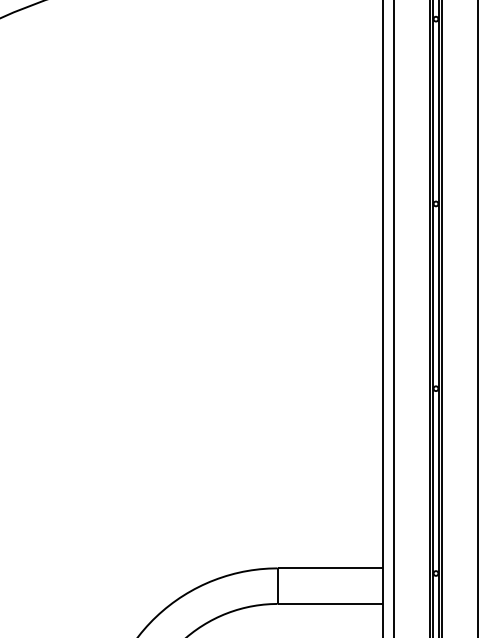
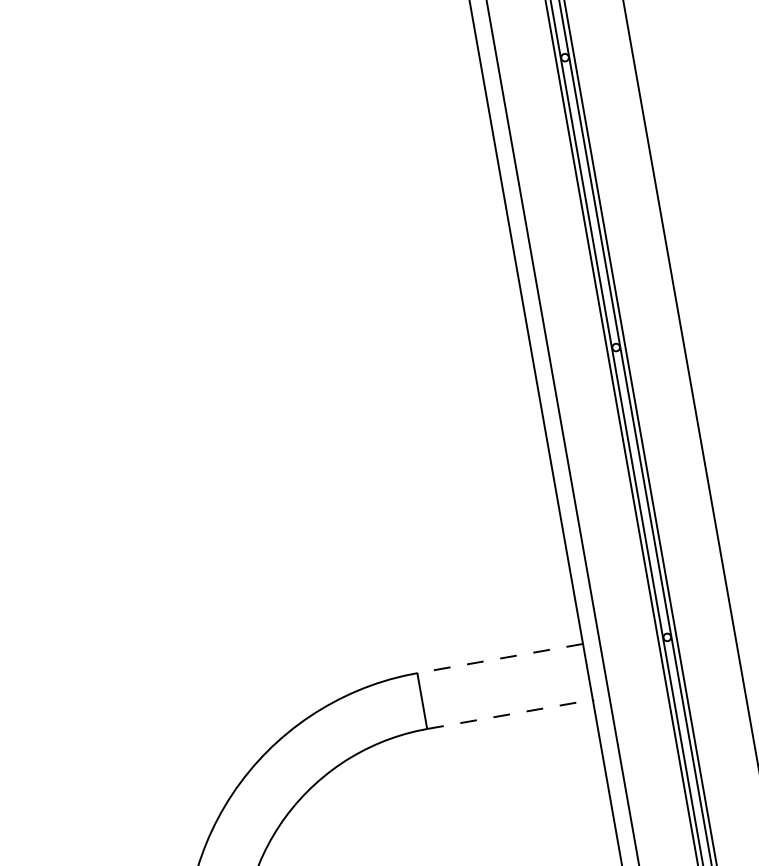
line: (330, 568) -> (500, 658), solid -> dashed
line: (330, 603) -> (510, 713), solid -> dashed

